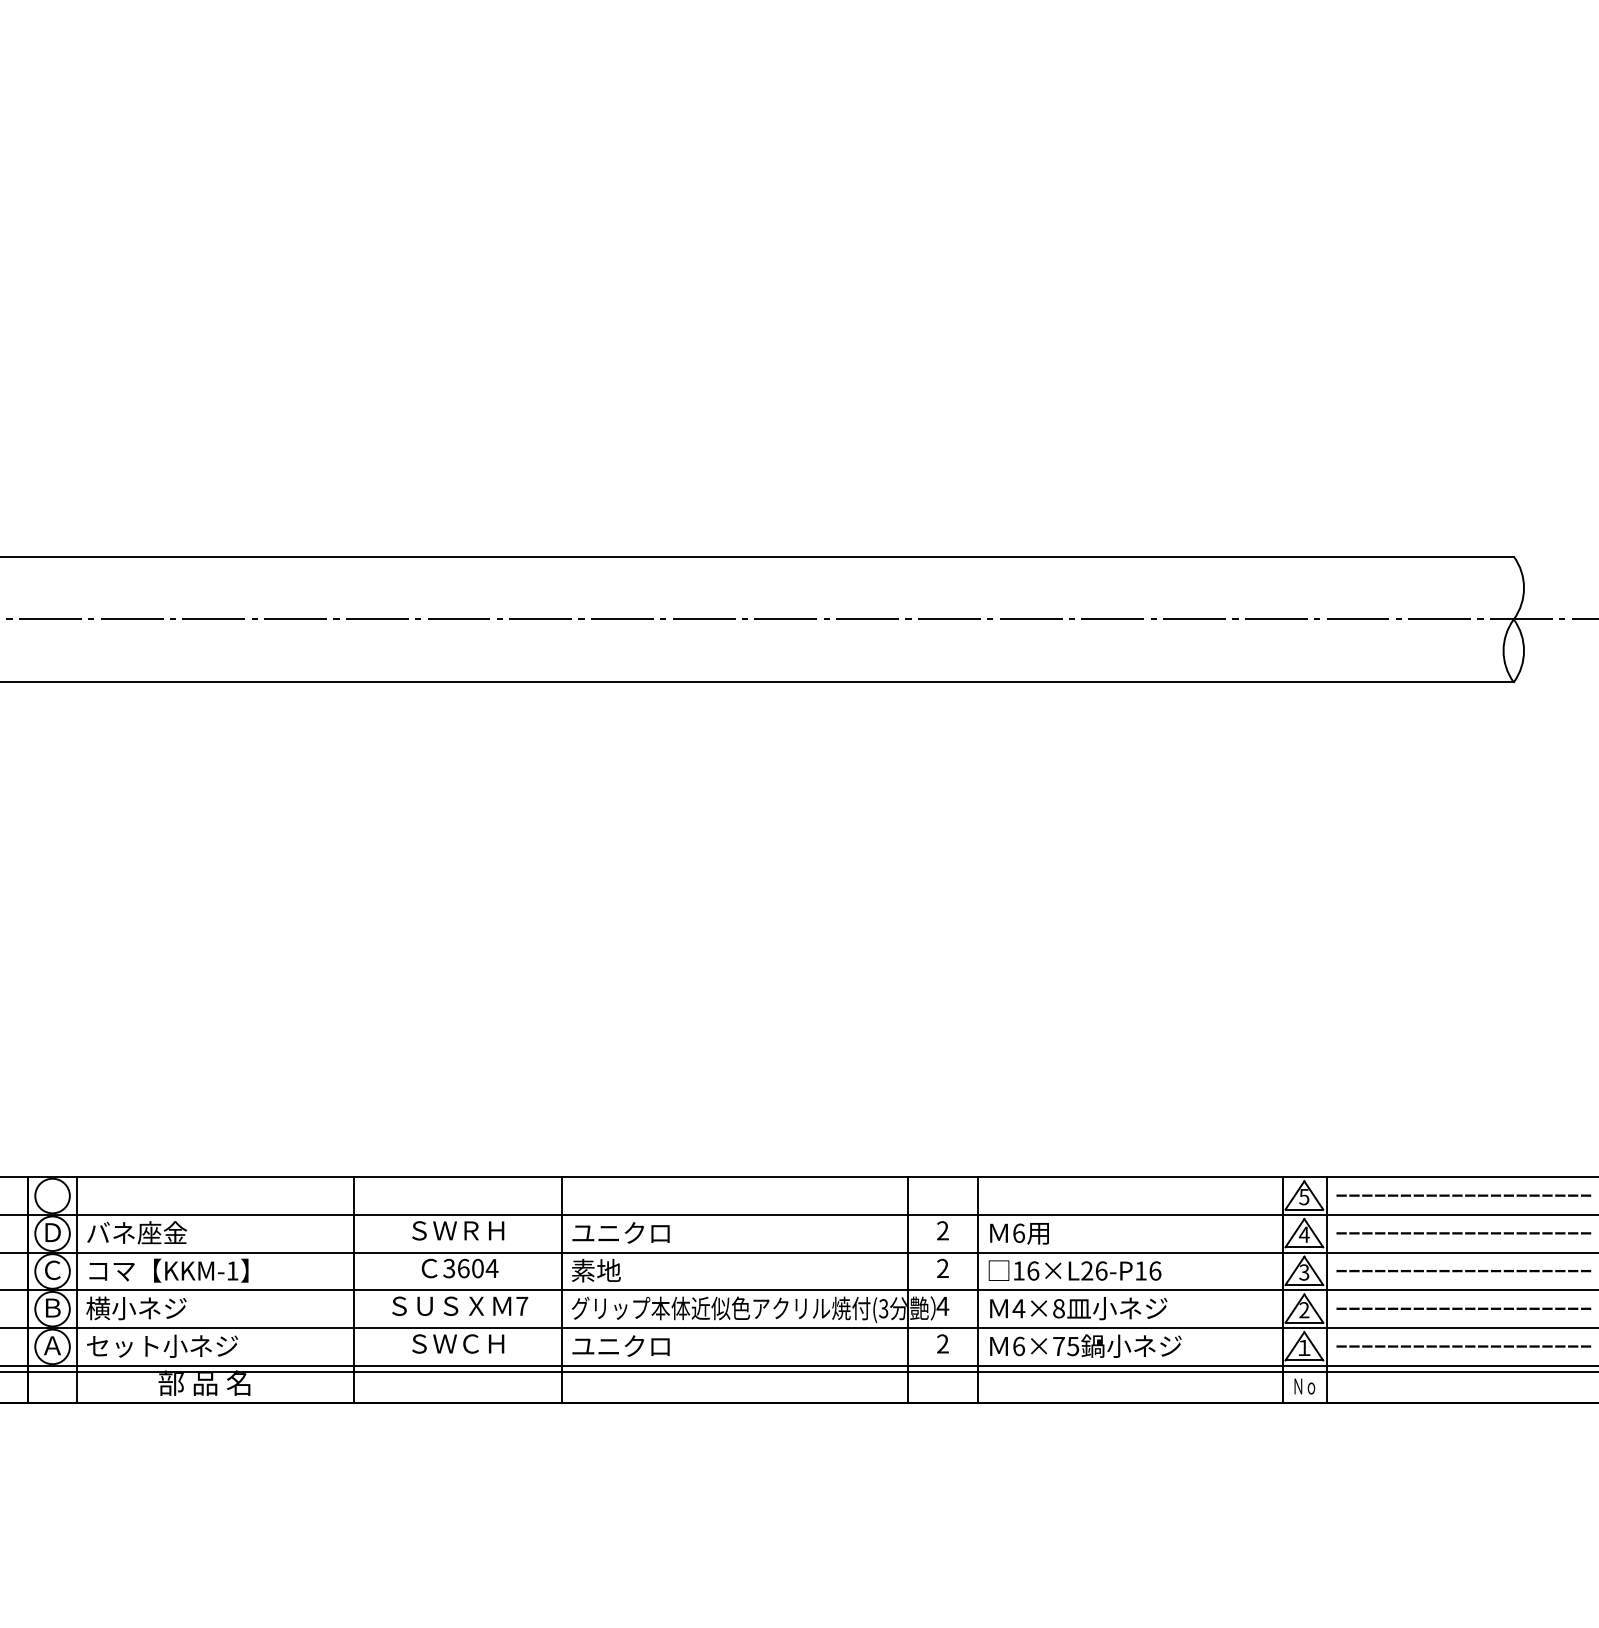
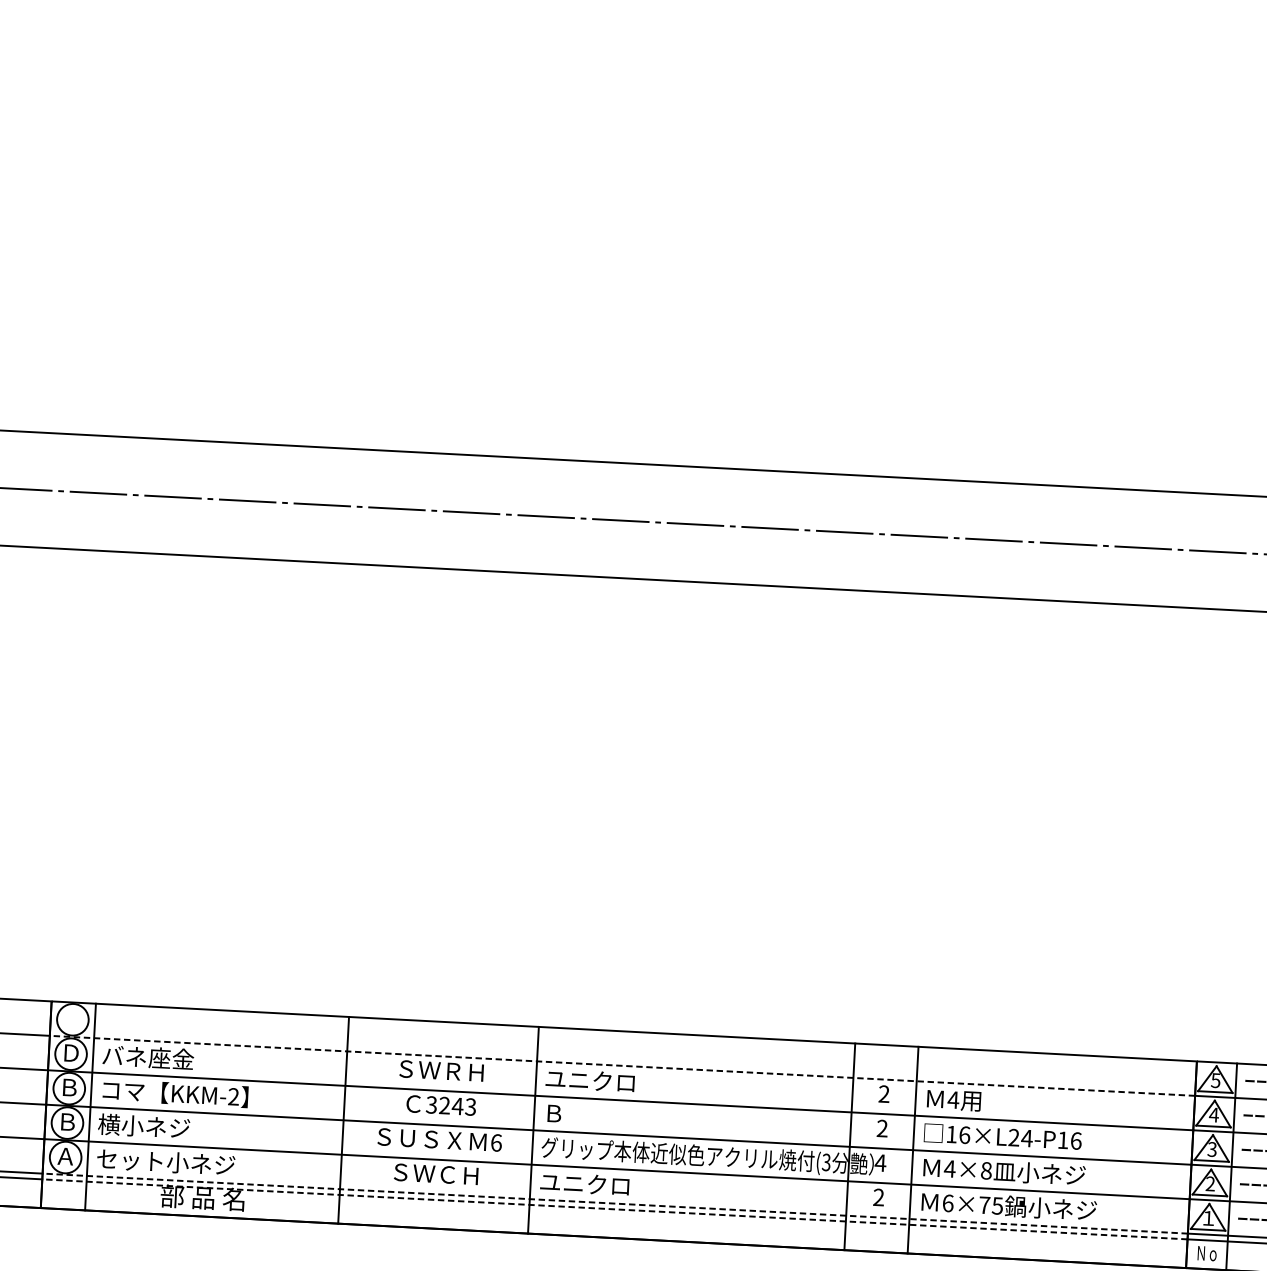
line: (654, 1214) -> (621, 1065), solid -> dashed
text: (1018, 1232) -> (953, 1099), 6 -> 4
text: (477, 1268) -> (457, 1106), 3604 -> 3243
text: (52, 1270) -> (69, 1087), Ｃ -> Ｂ
text: (232, 1270) -> (233, 1096), KKM-1 -> KKM-2
text: (595, 1270) -> (565, 1113), 素地 -> Ｂ
text: (1101, 1270) -> (1027, 1137), 16×L26-P16 -> 16×L24-P16
text: (522, 1305) -> (496, 1142), 7 -> 6
line: (654, 1365) -> (614, 1203), solid -> dashed
line: (654, 1372) -> (614, 1209), solid -> dashed

